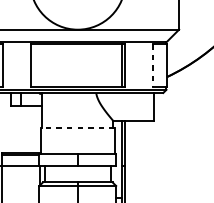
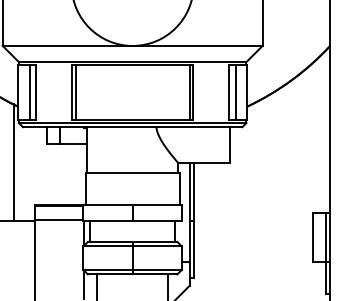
line: (33, 65) -> (75, 91), added
line: (152, 65) -> (228, 92), dashed -> solid
line: (157, 65) -> (235, 91), added
line: (77, 128) -> (132, 172), dashed -> solid

